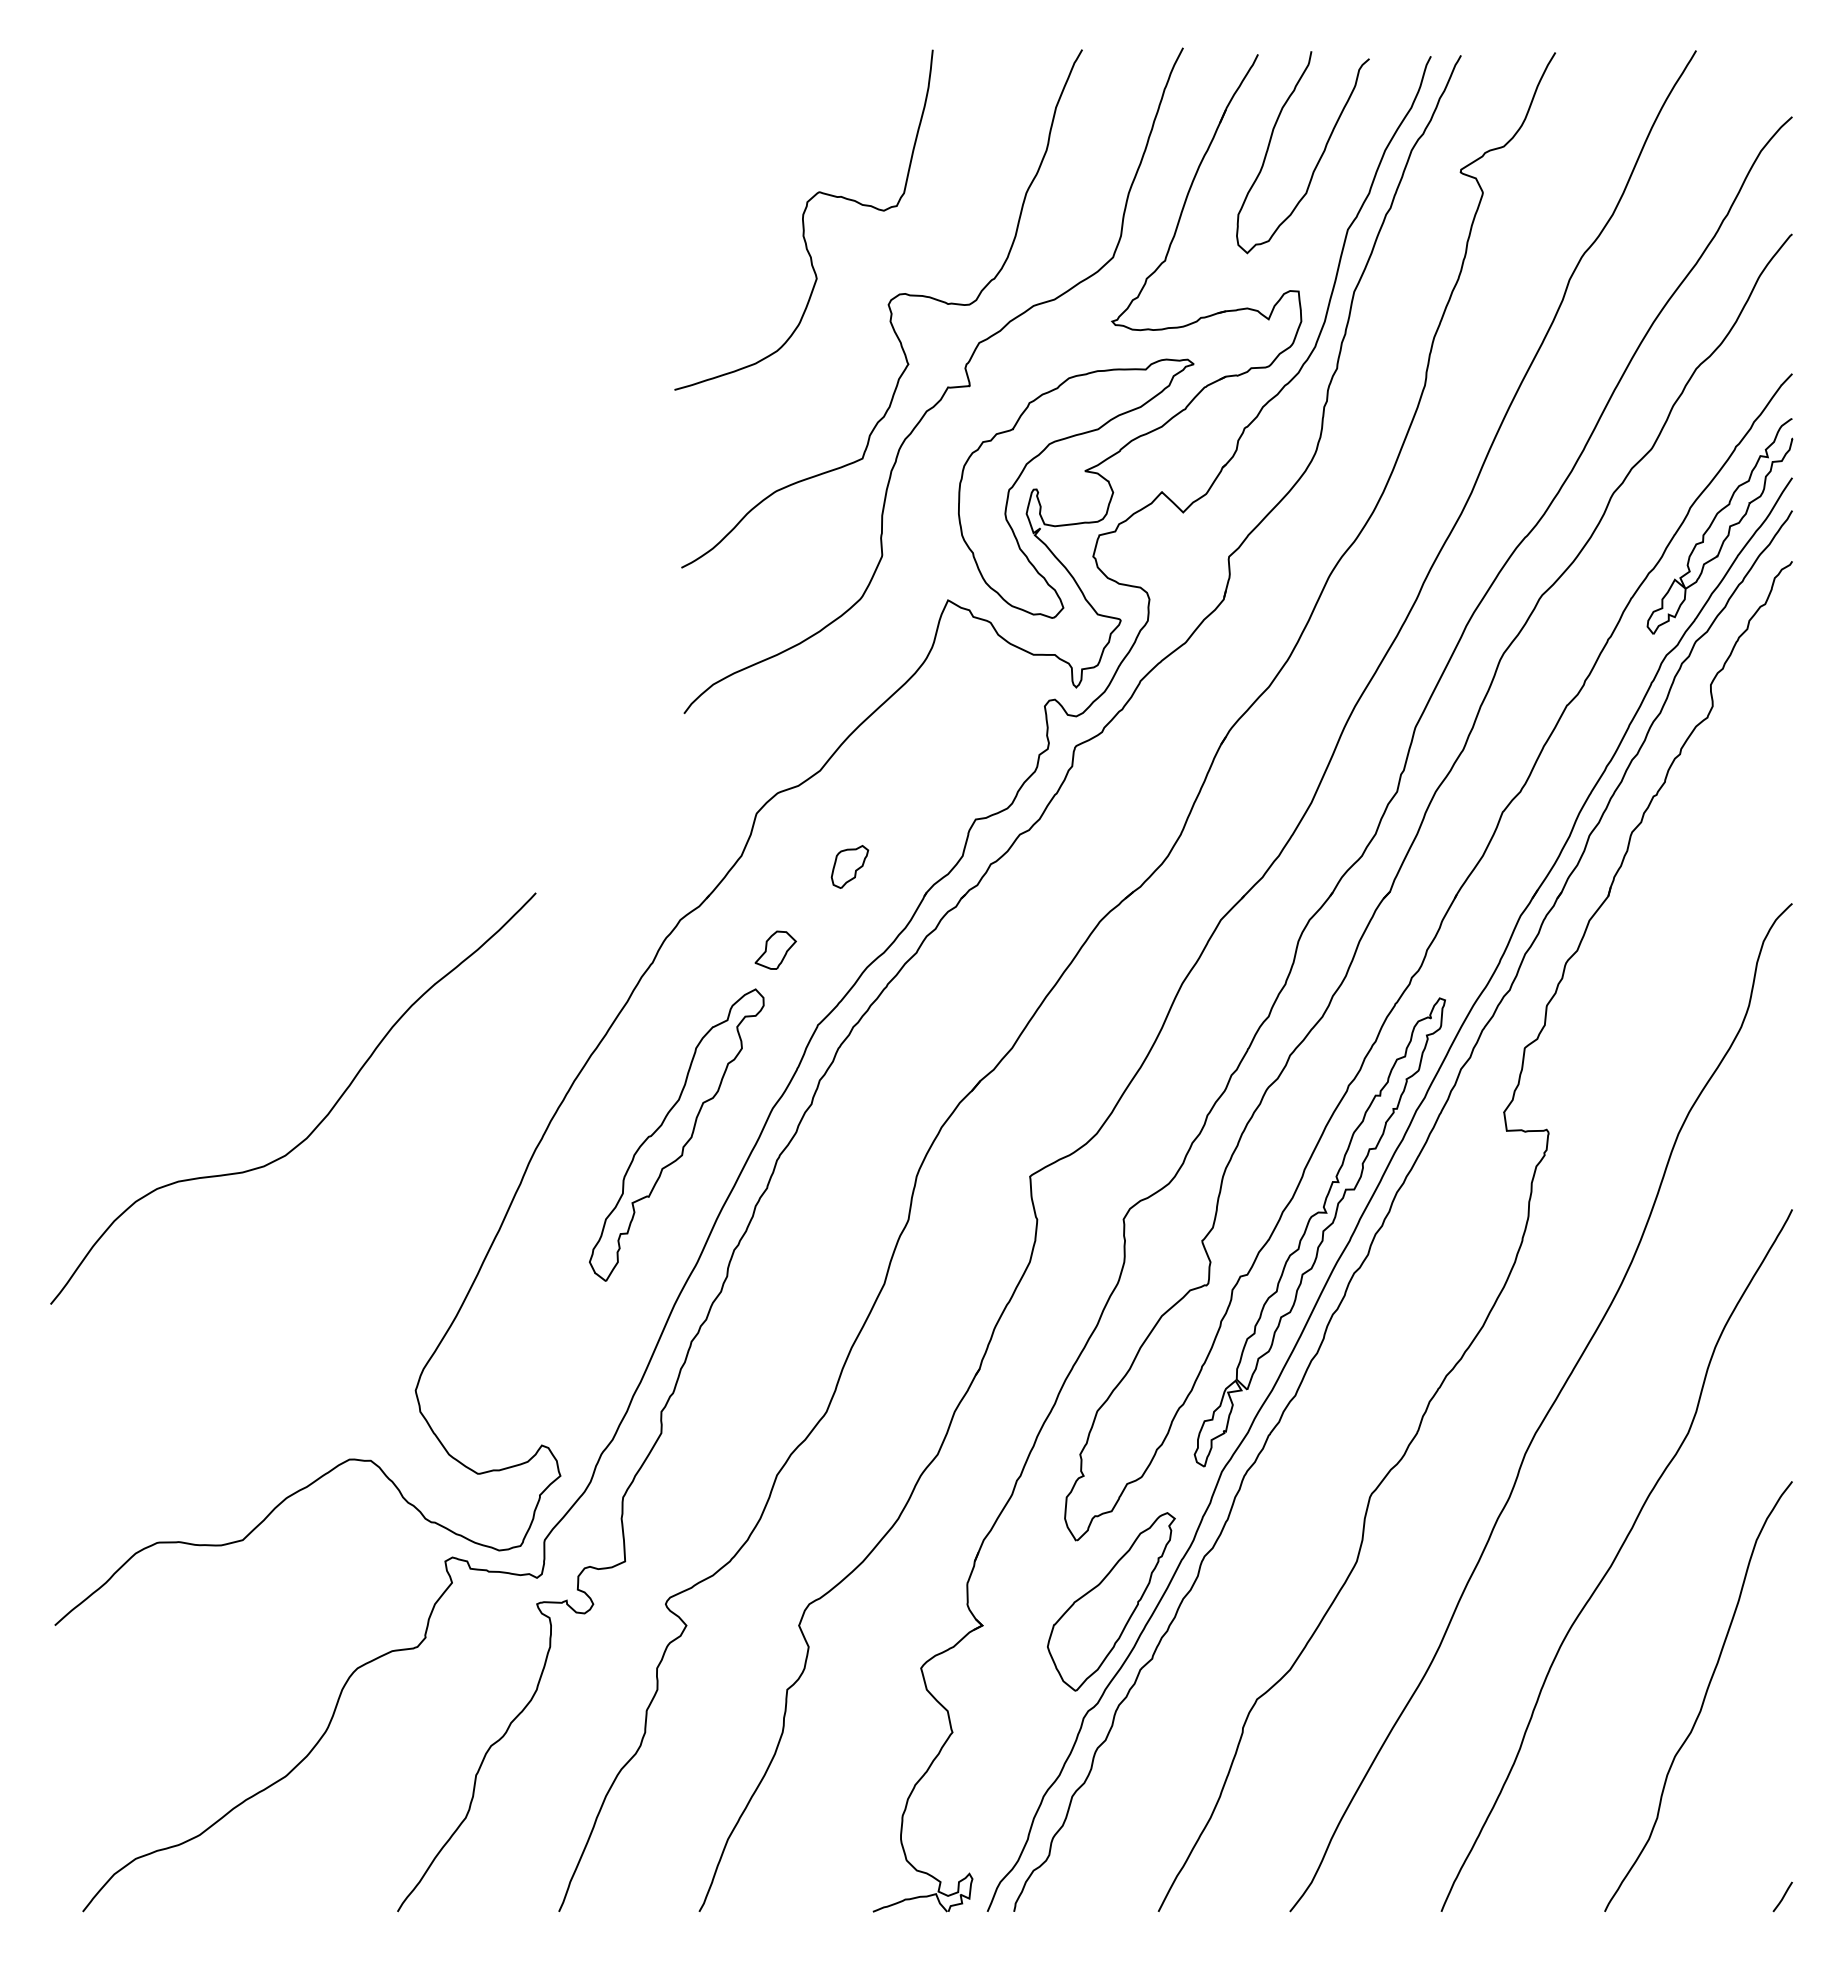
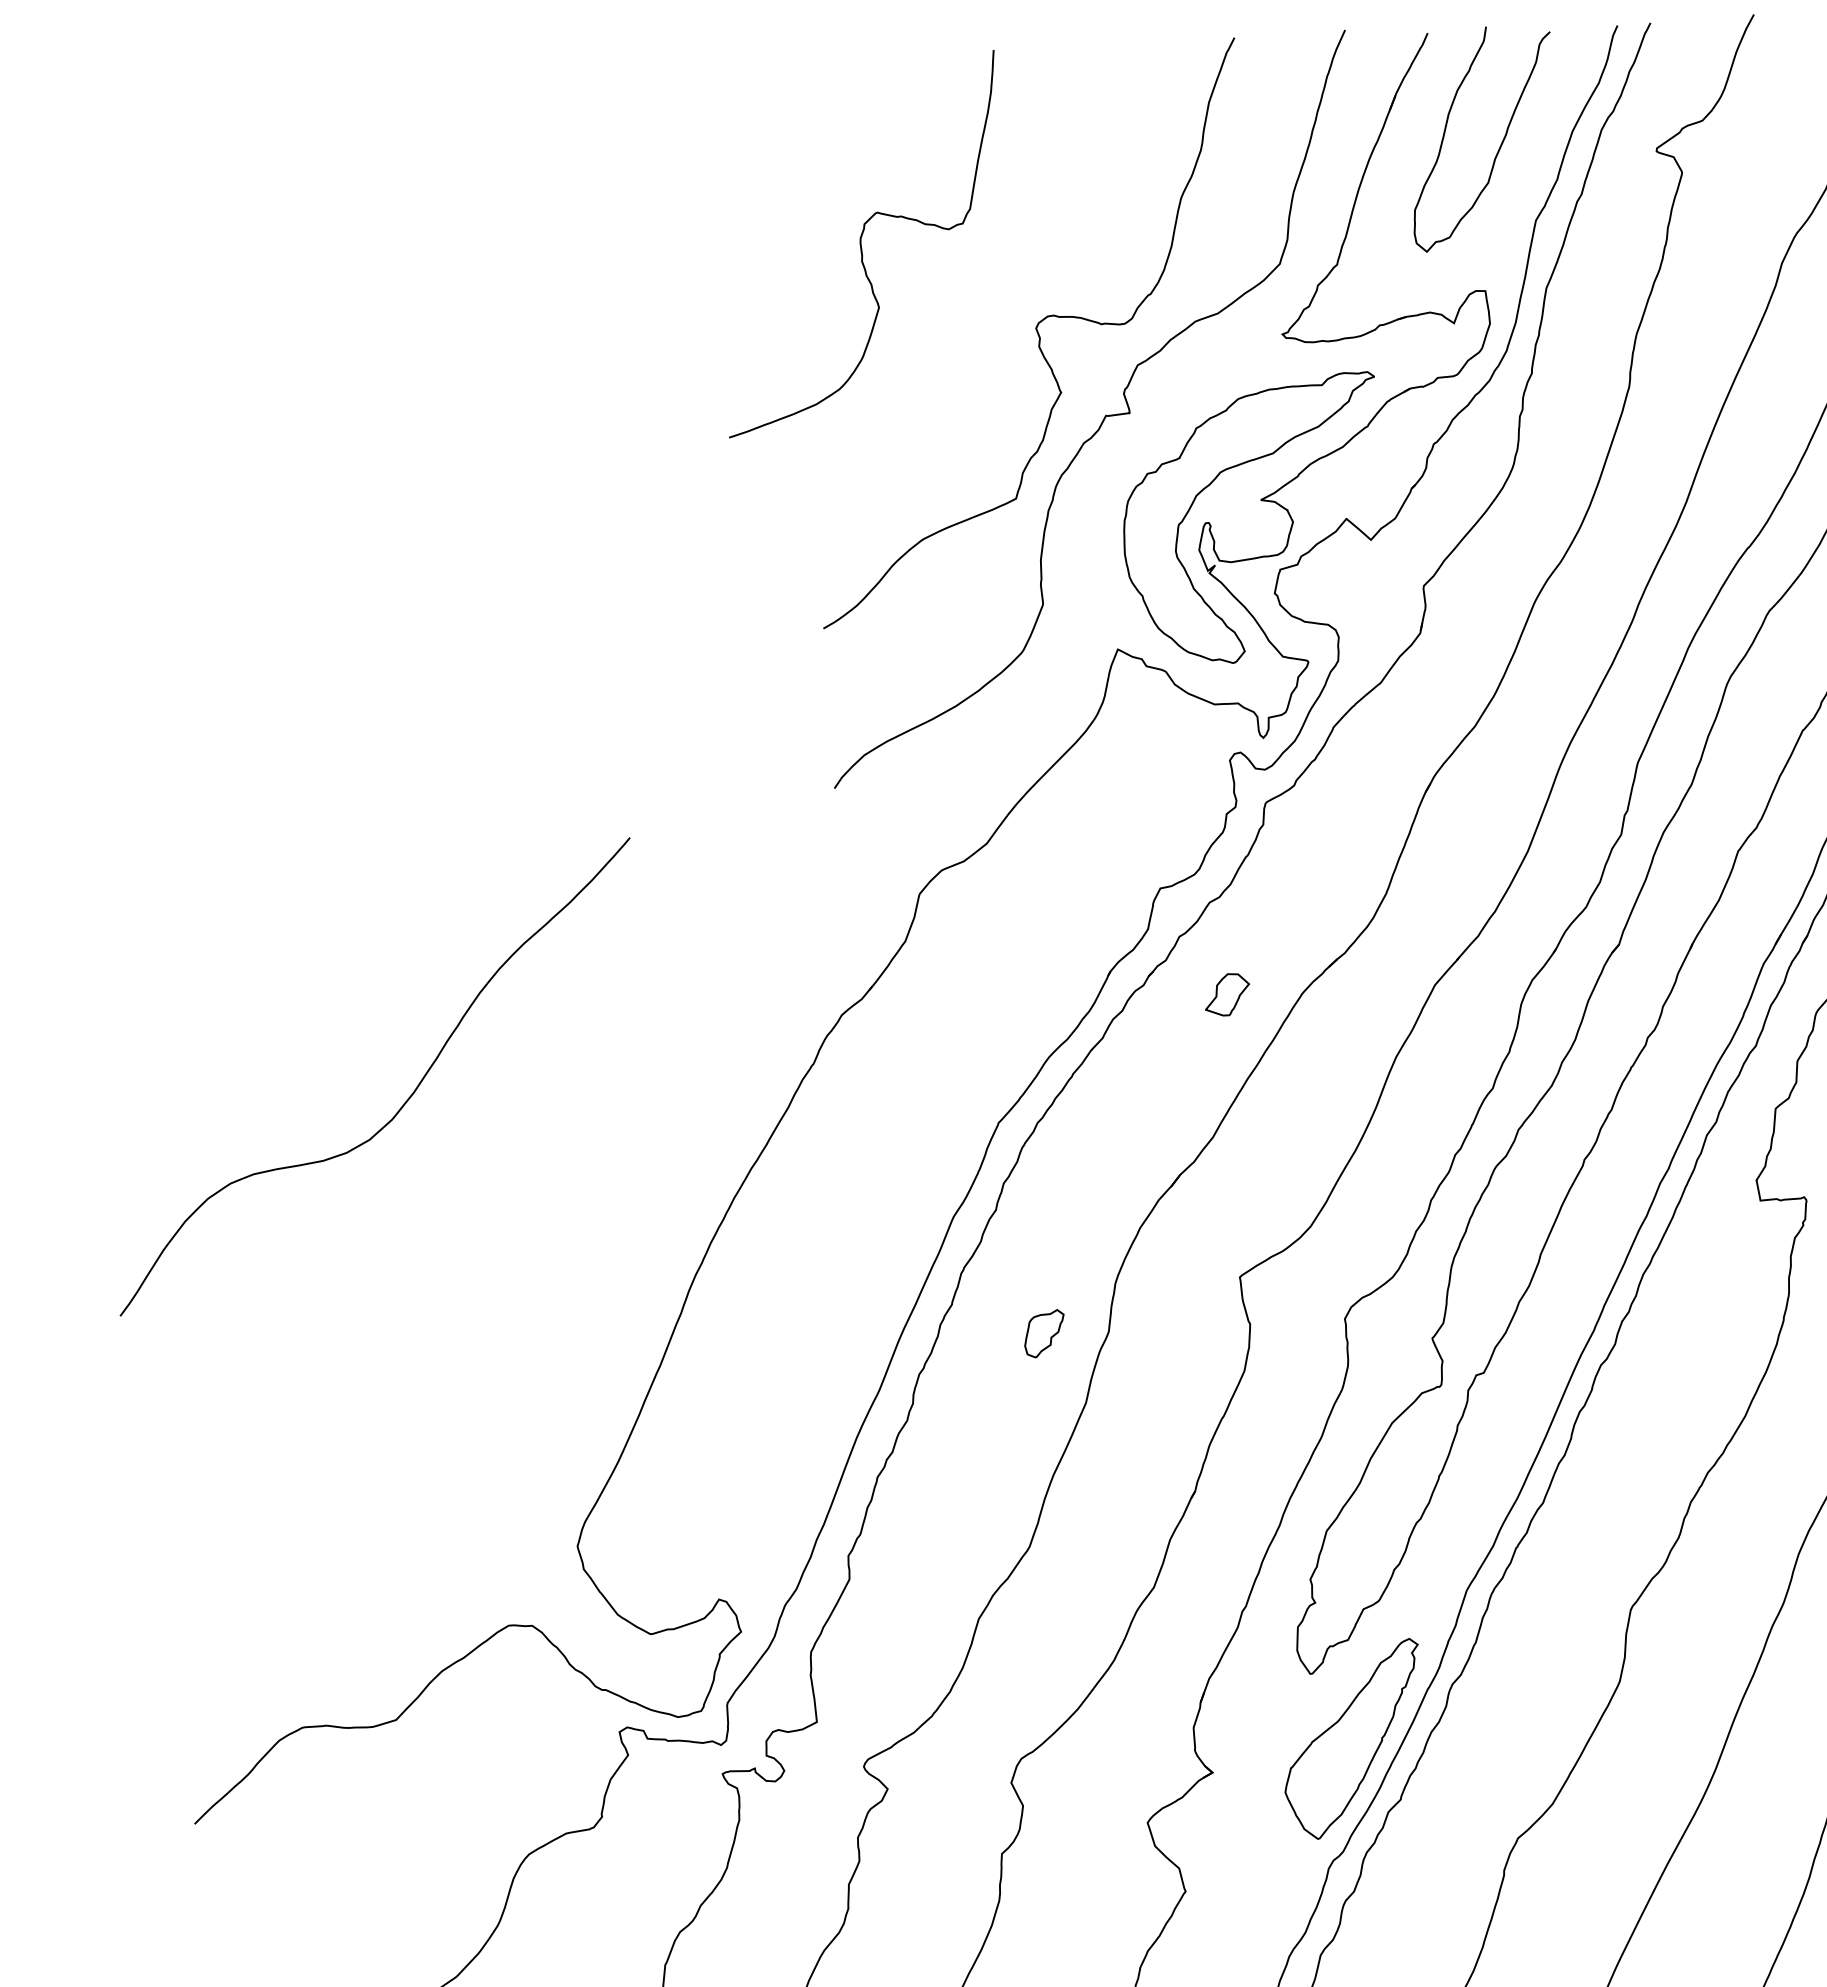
curve: (803, 219) -> (861, 243), moved
part: (849, 866) -> (1044, 1333), moved
part: (775, 949) -> (1227, 993), moved
curve: (318, 1123) -> (404, 1102), moved
part: (676, 1134) -> (849, 1250), removed
part: (1319, 1232) -> (1560, 1322), removed

